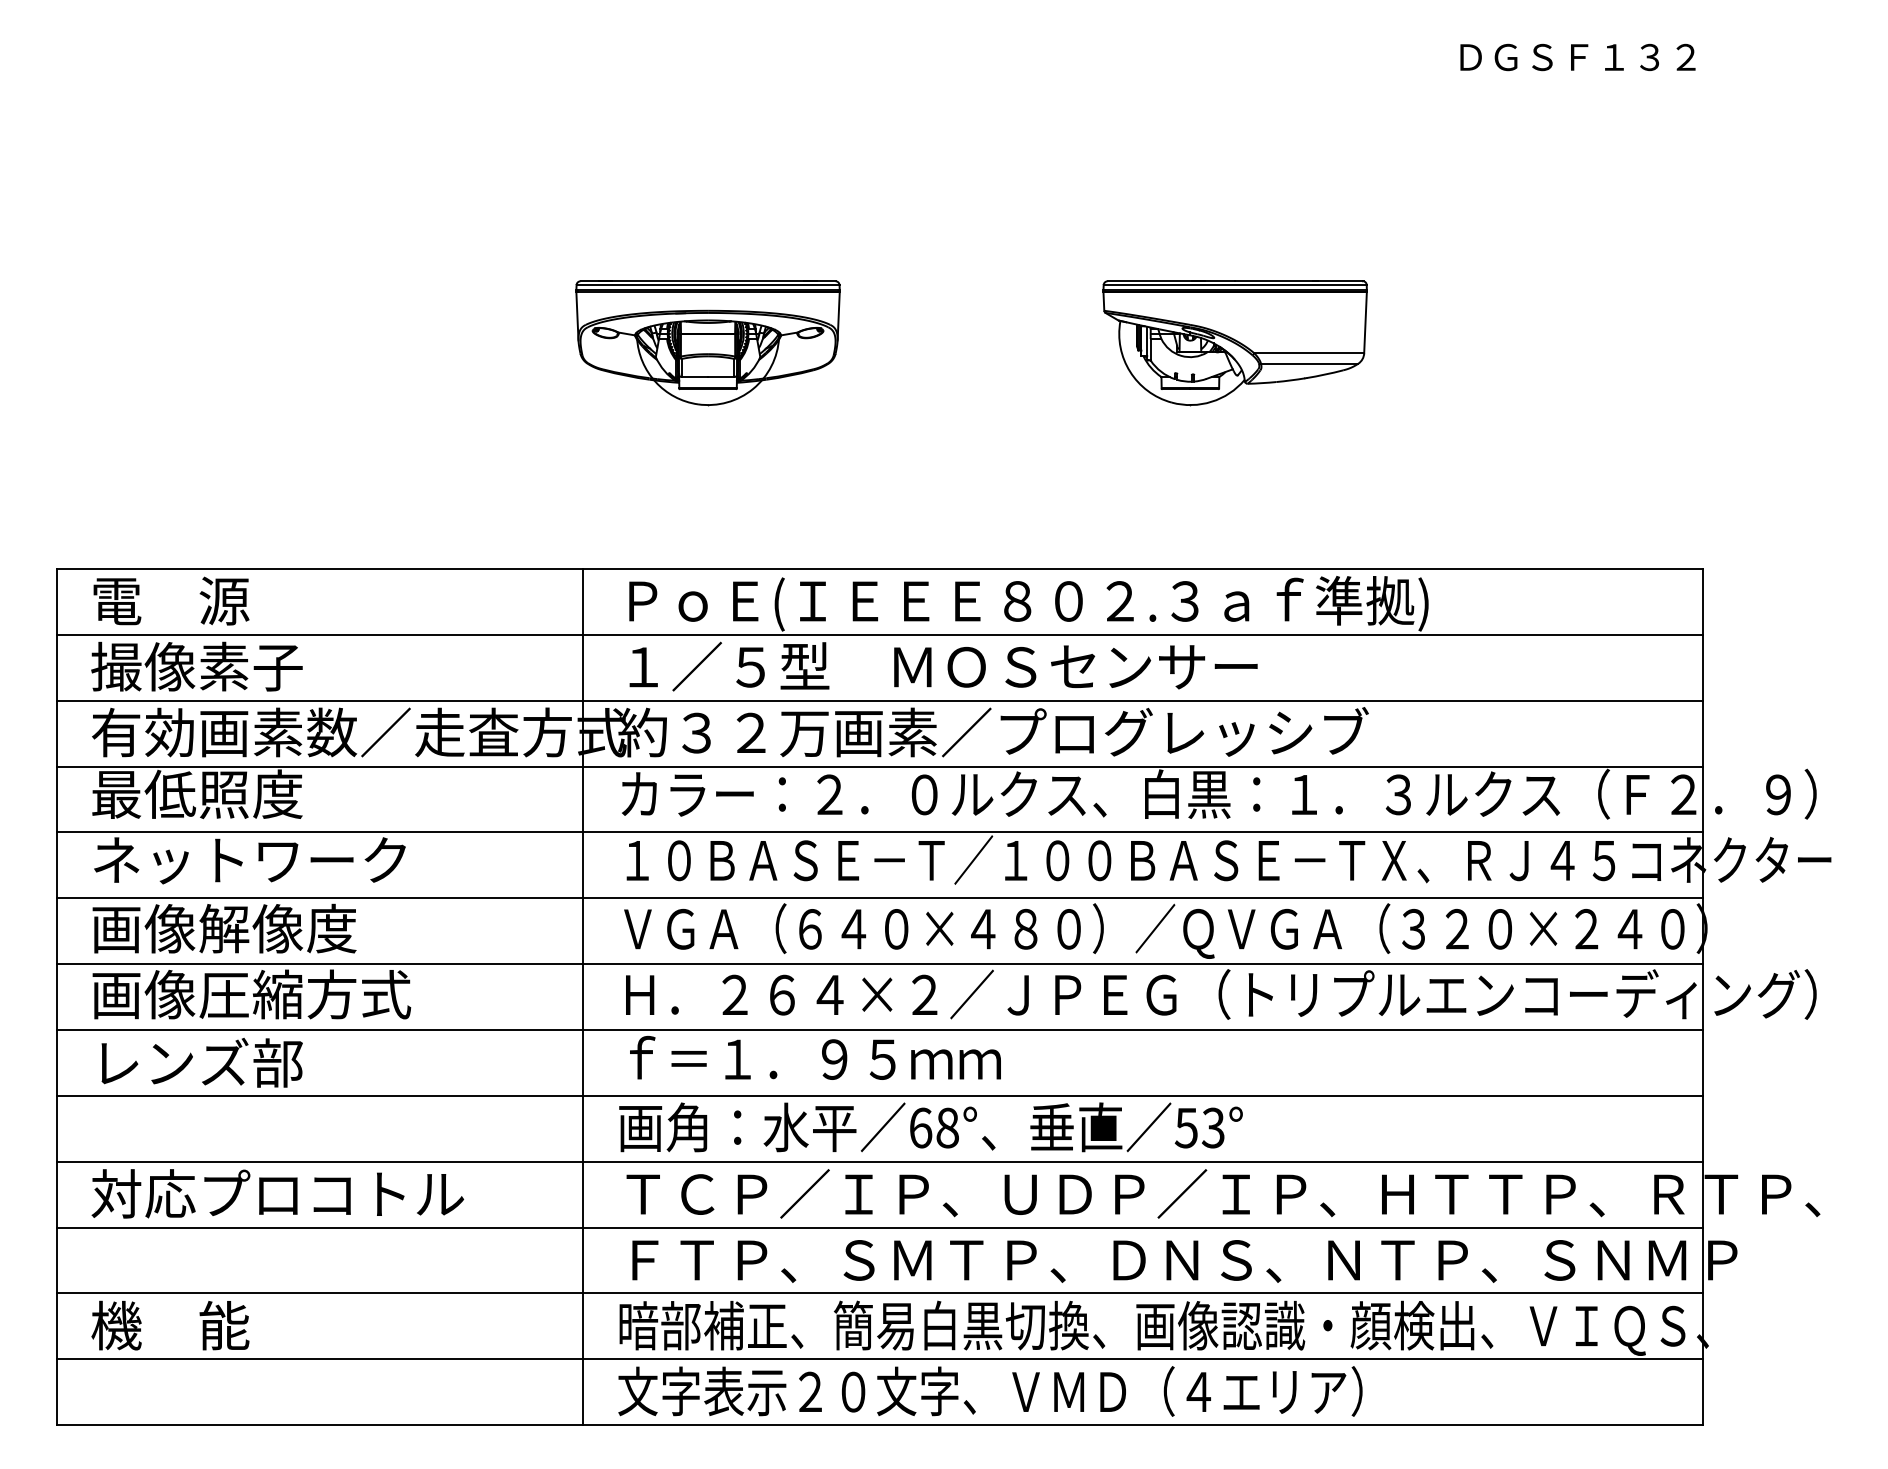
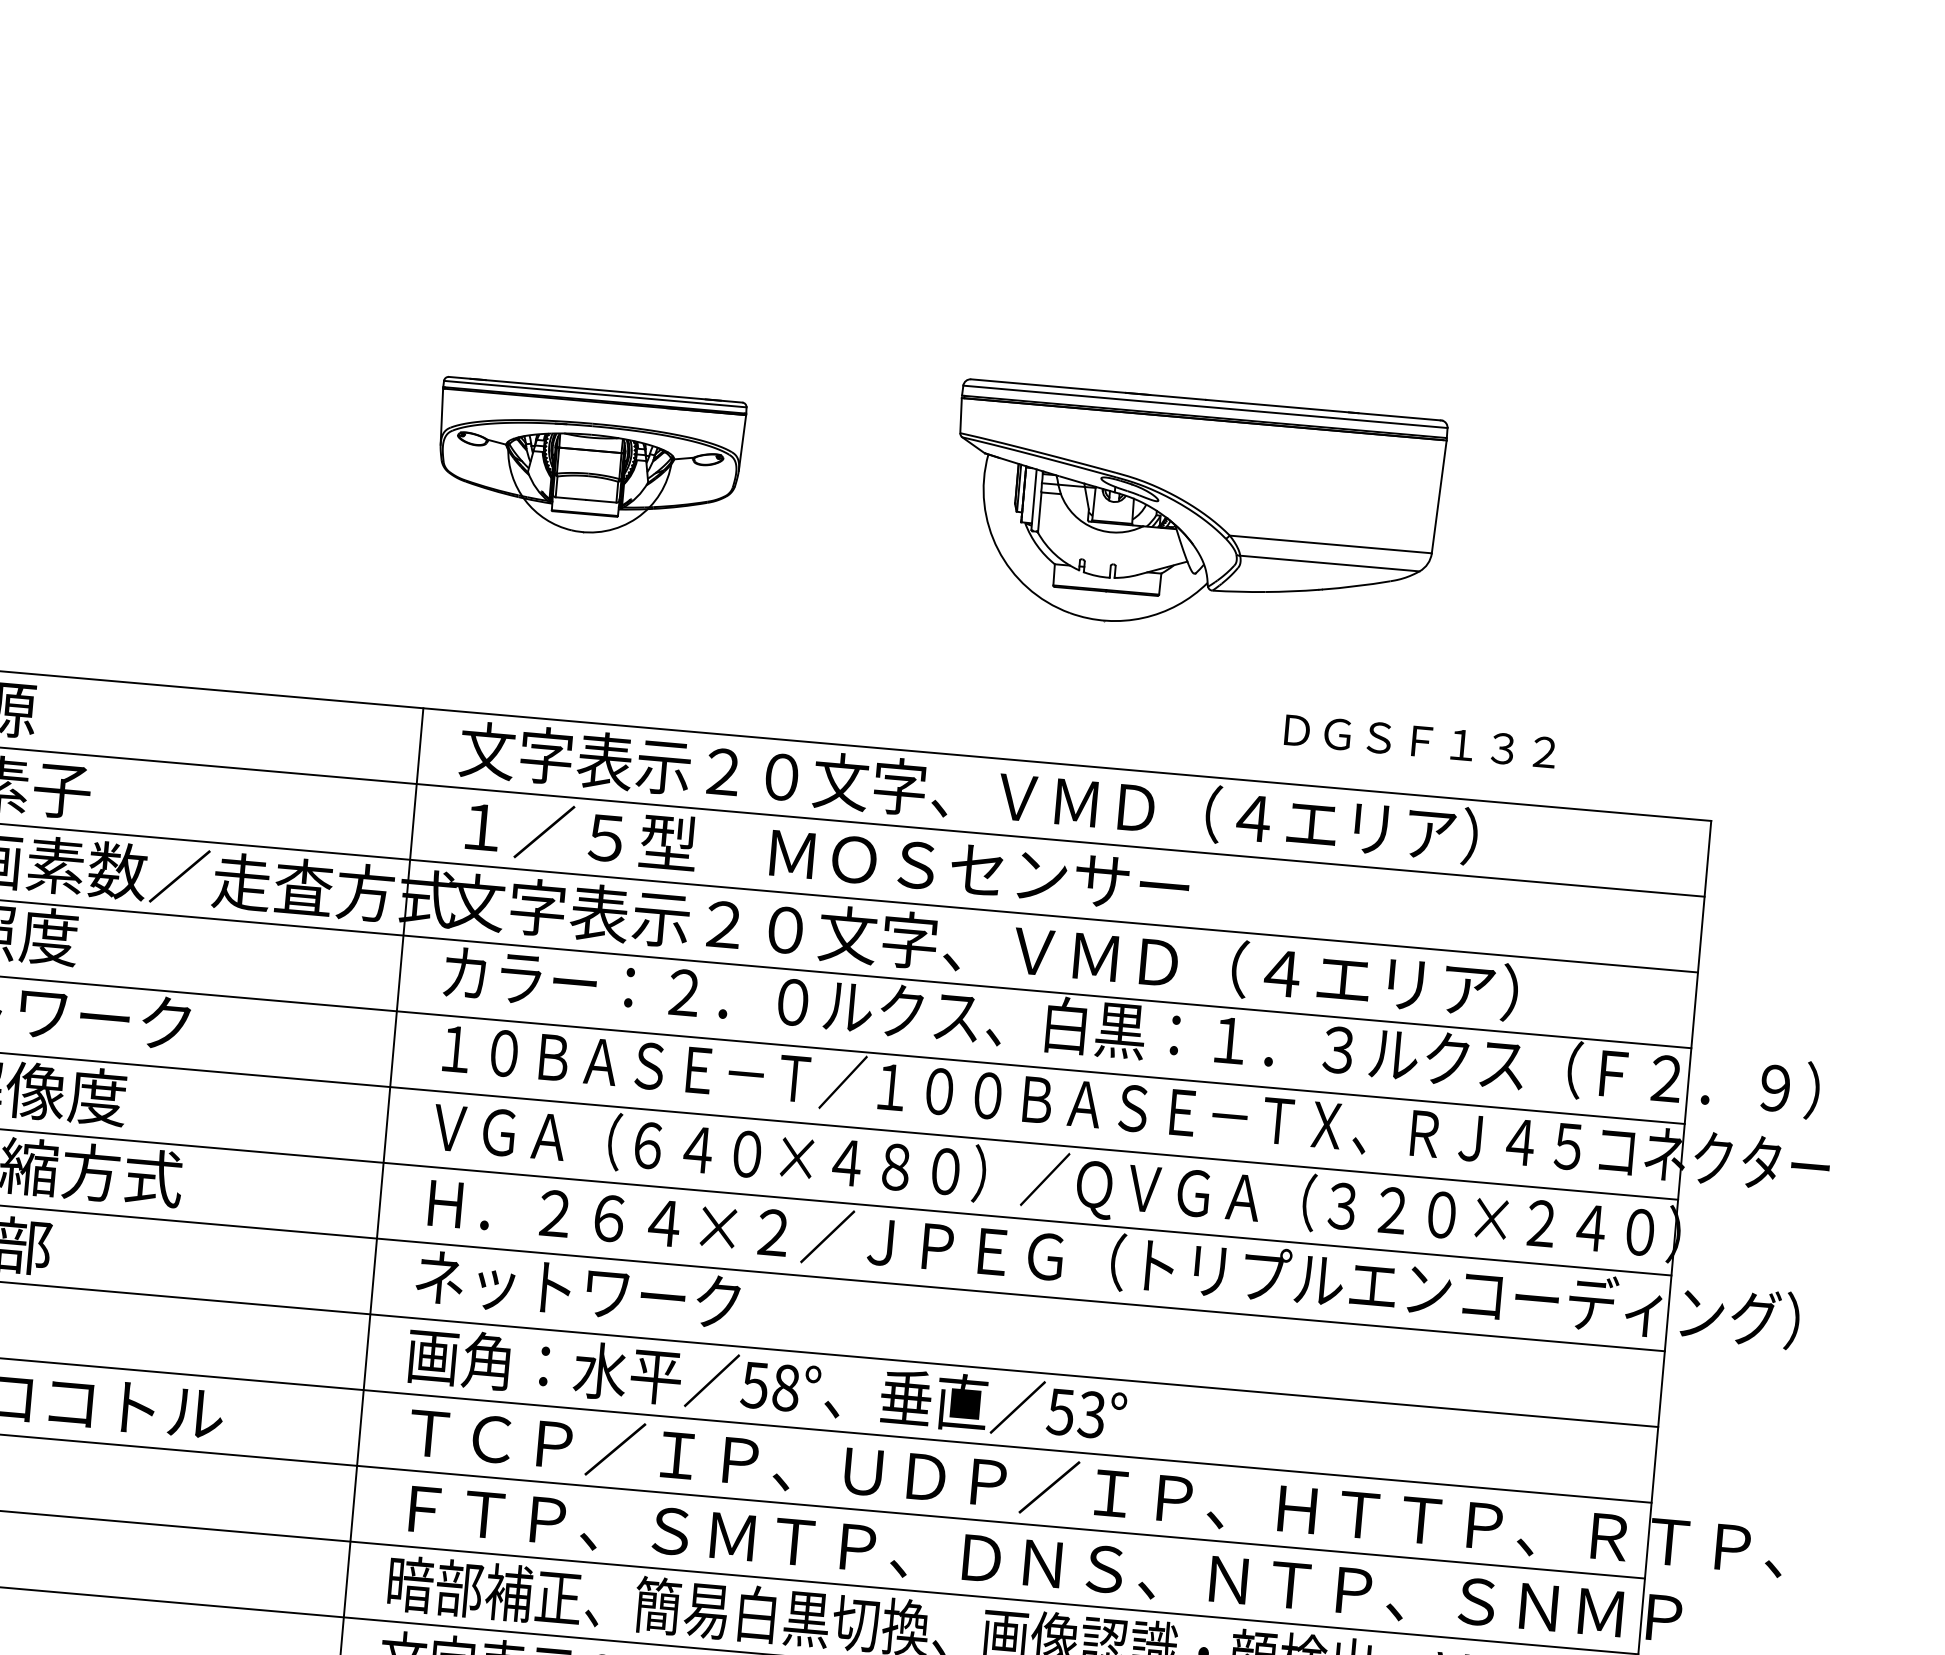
text: (1577, 57) -> (1419, 741), moved
part: (1234, 343) -> (1195, 514), size x1.6
text: (1060, 603) -> (968, 795), ＰｏＥ(ＩＥＥＥ８０２.３ａｆ準拠) -> 文字表示２０文字、ＶＭＤ（４エリア）
text: (1083, 732) -> (982, 946), 約３２万画素／プログレッシブ -> 文字表示２０文字、ＶＭＤ（４エリア）
text: (810, 1059) -> (635, 1295), ｆ＝１．９５ｍｍ -> ネットワーク
text: (920, 1127) -> (754, 1384), 68° -> 58°

